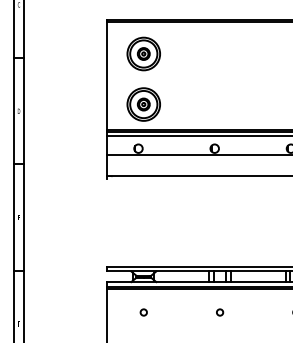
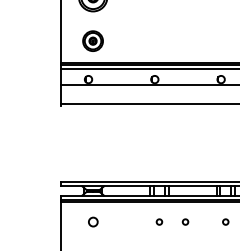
part: (143, 104) -> (92, 41), size x0.7
circle: (143, 312) -> (92, 222), size x1.6
circle: (250, 312) -> (185, 222), added

